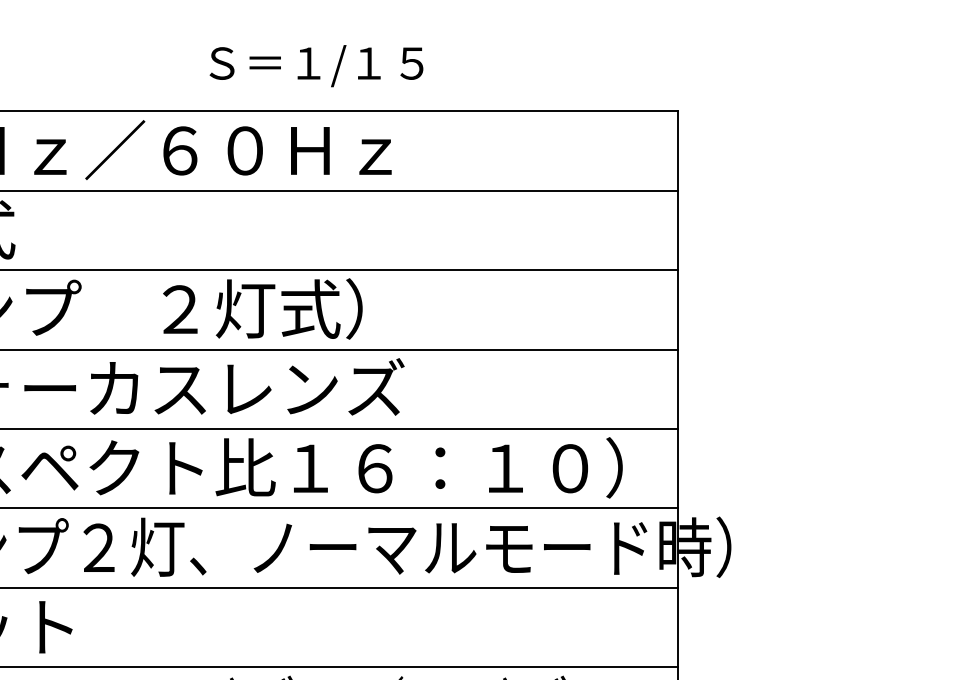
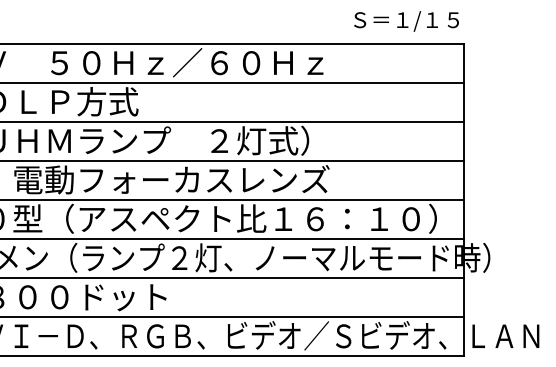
text: (316, 66) -> (406, 21), moved

